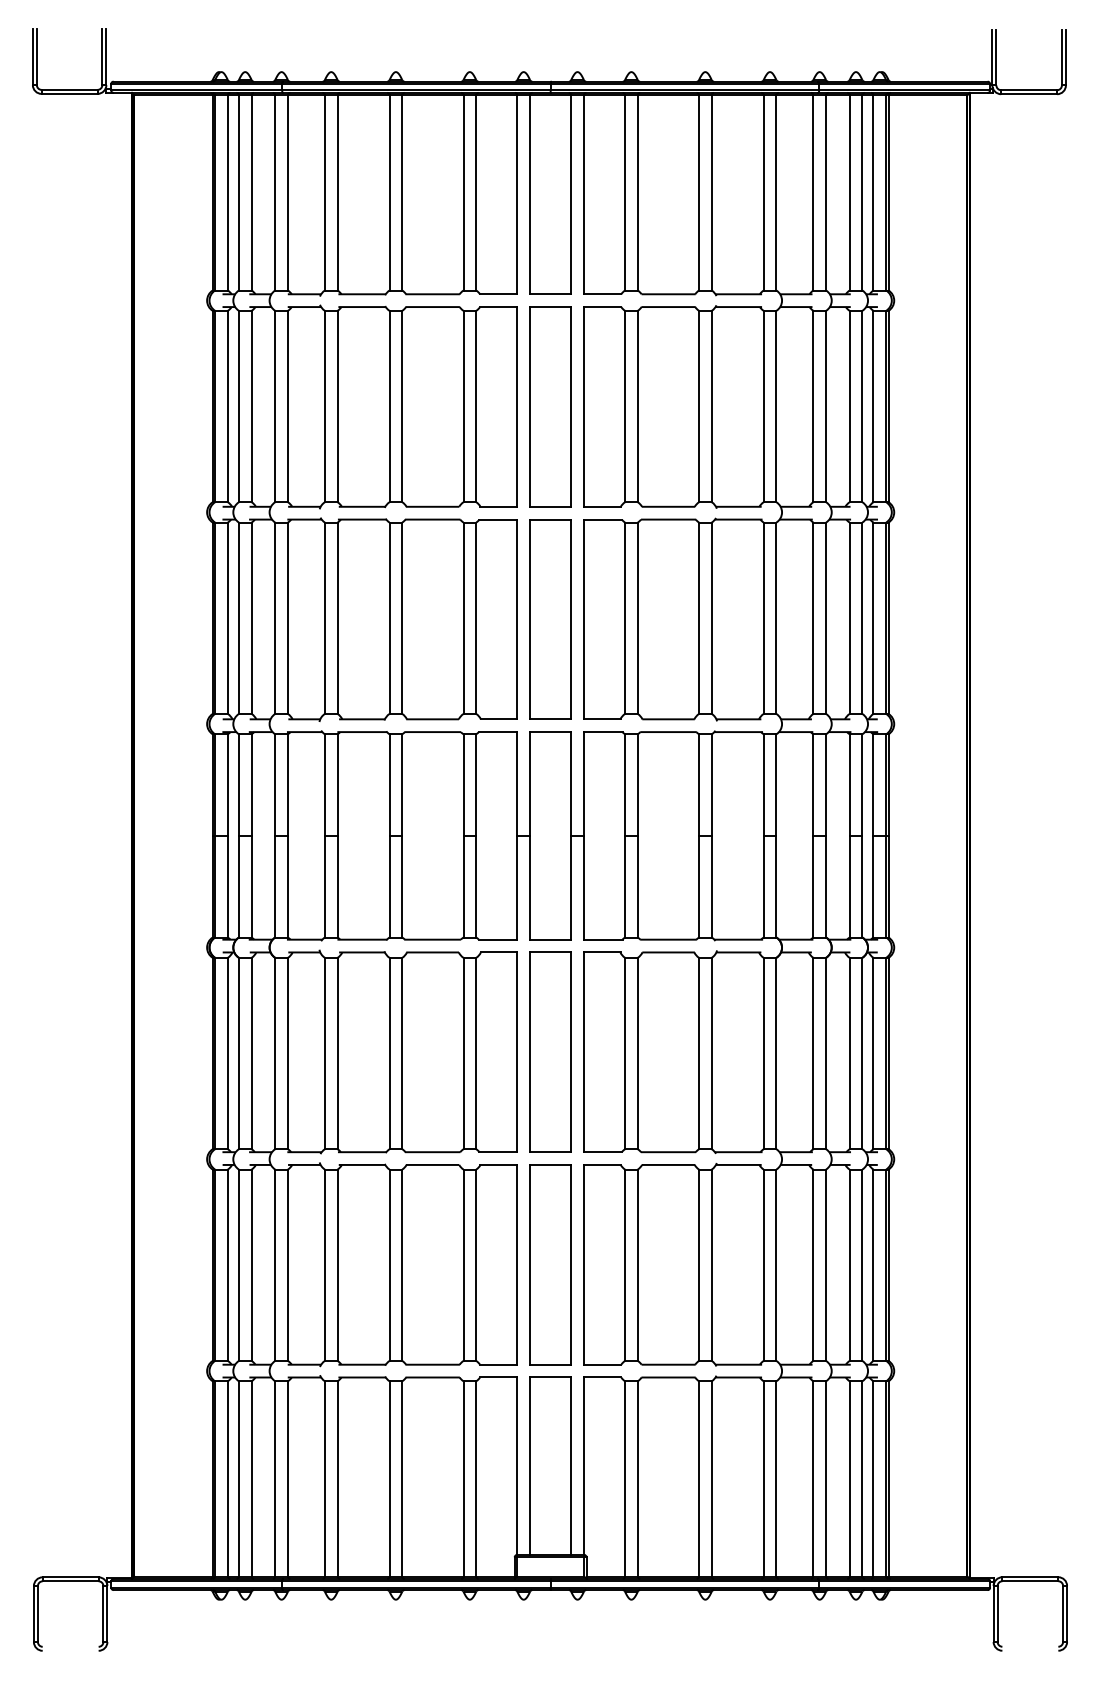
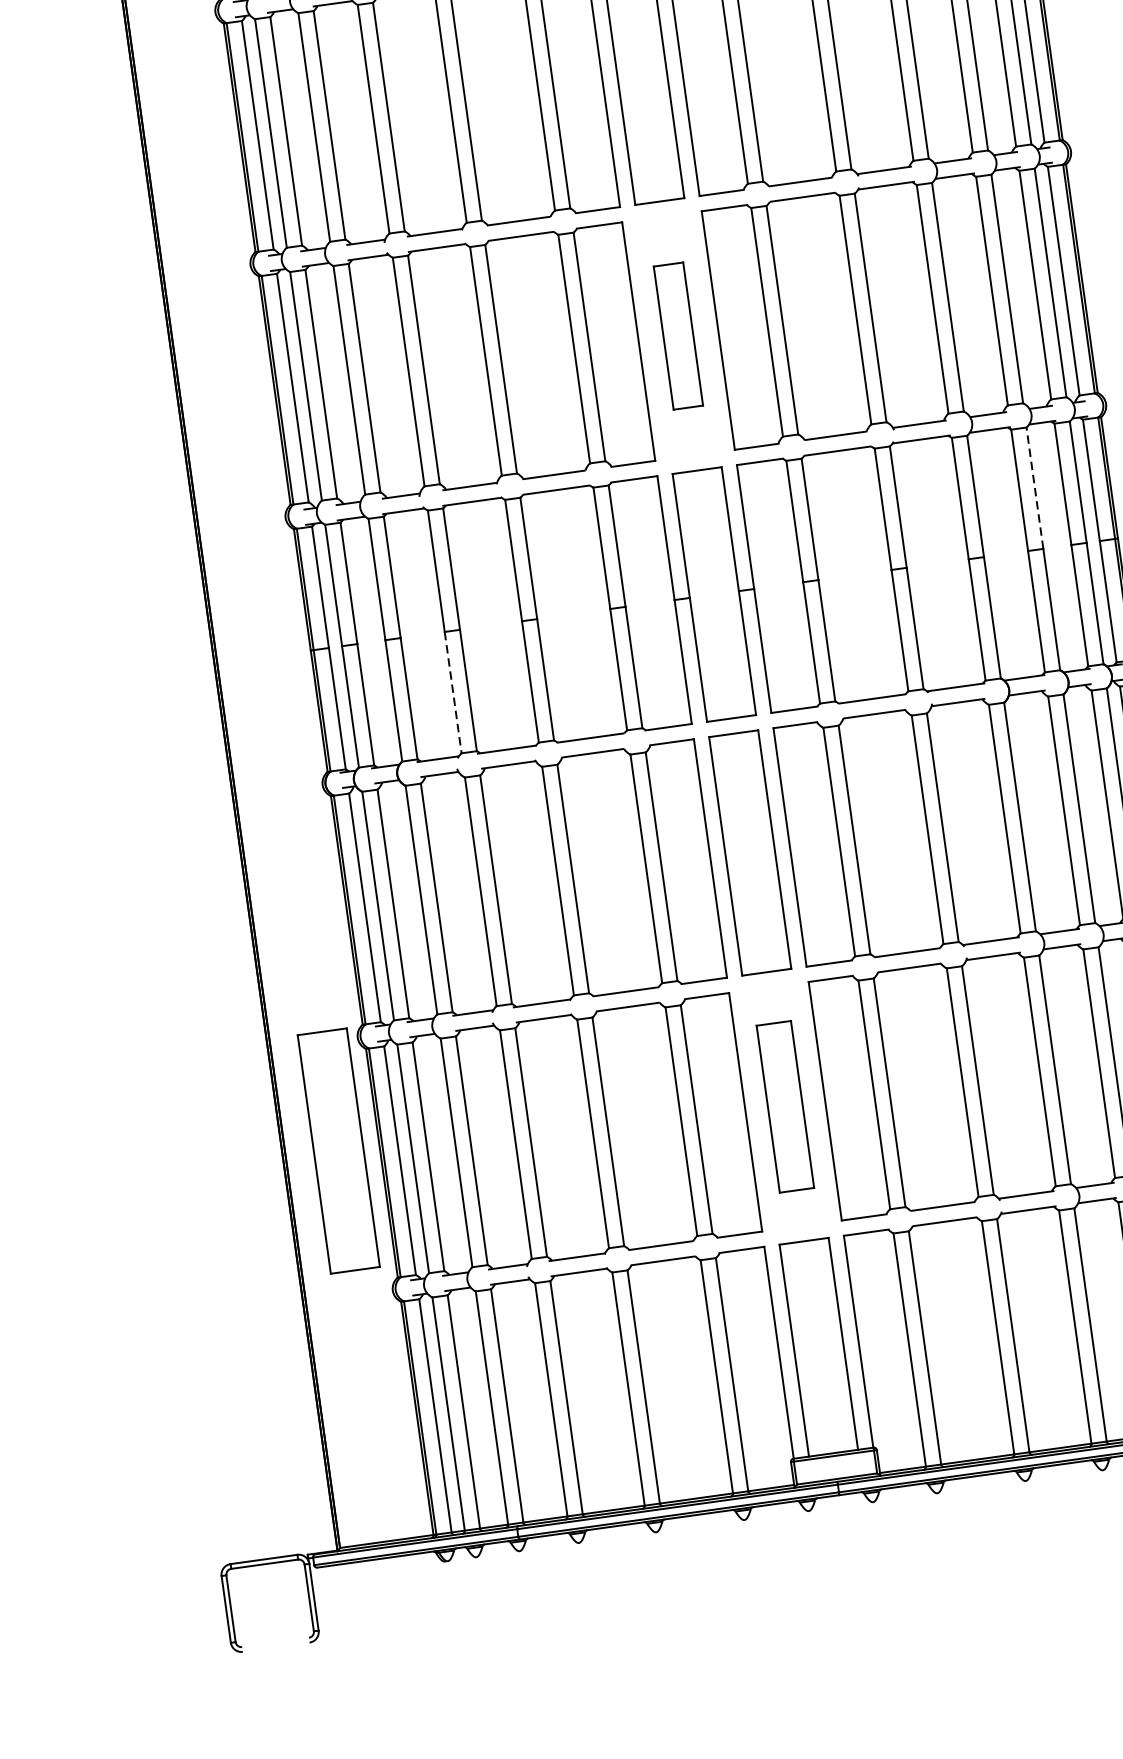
part: (550, 619) -> (678, 336), size x0.6
line: (826, 785) -> (1035, 488), solid -> dashed
line: (324, 886) -> (452, 692), solid -> dashed
part: (178, 1249) -> (338, 1150), added
part: (550, 1264) -> (785, 1106), size x0.7

